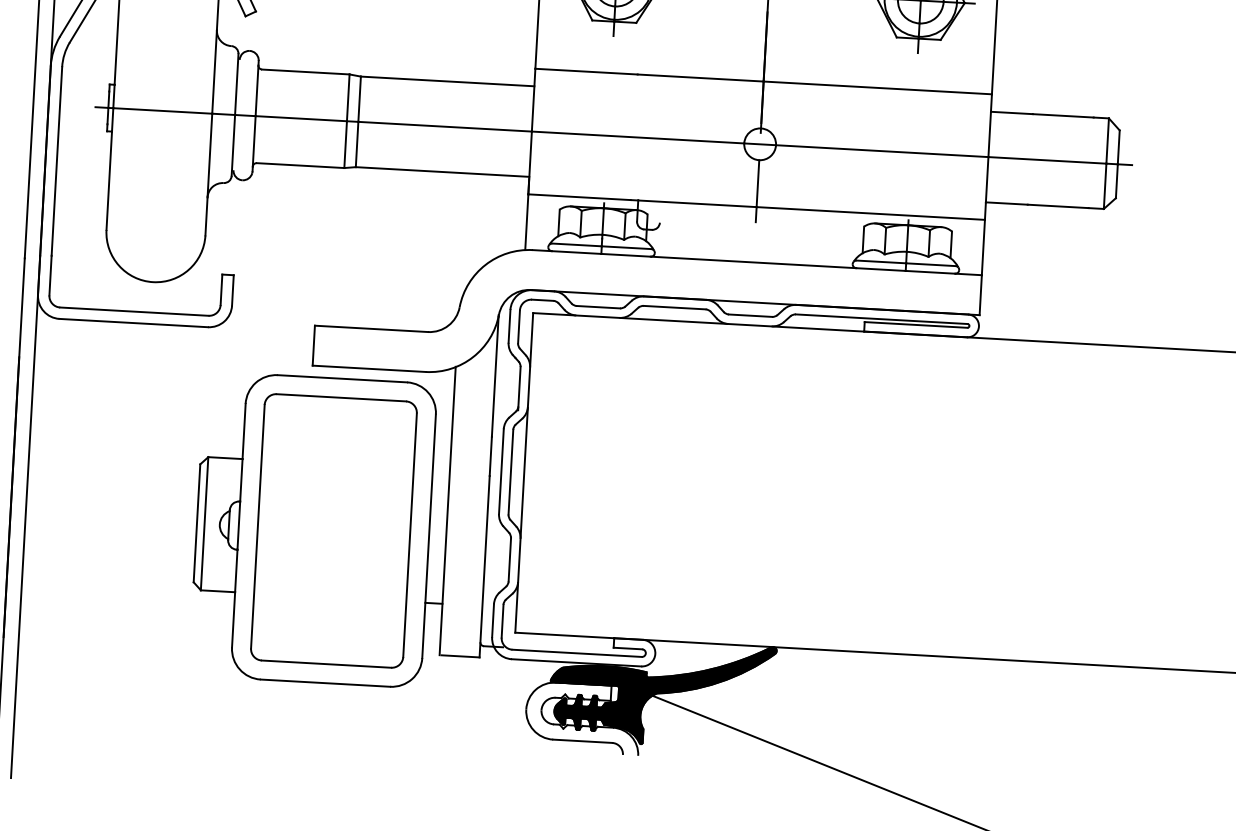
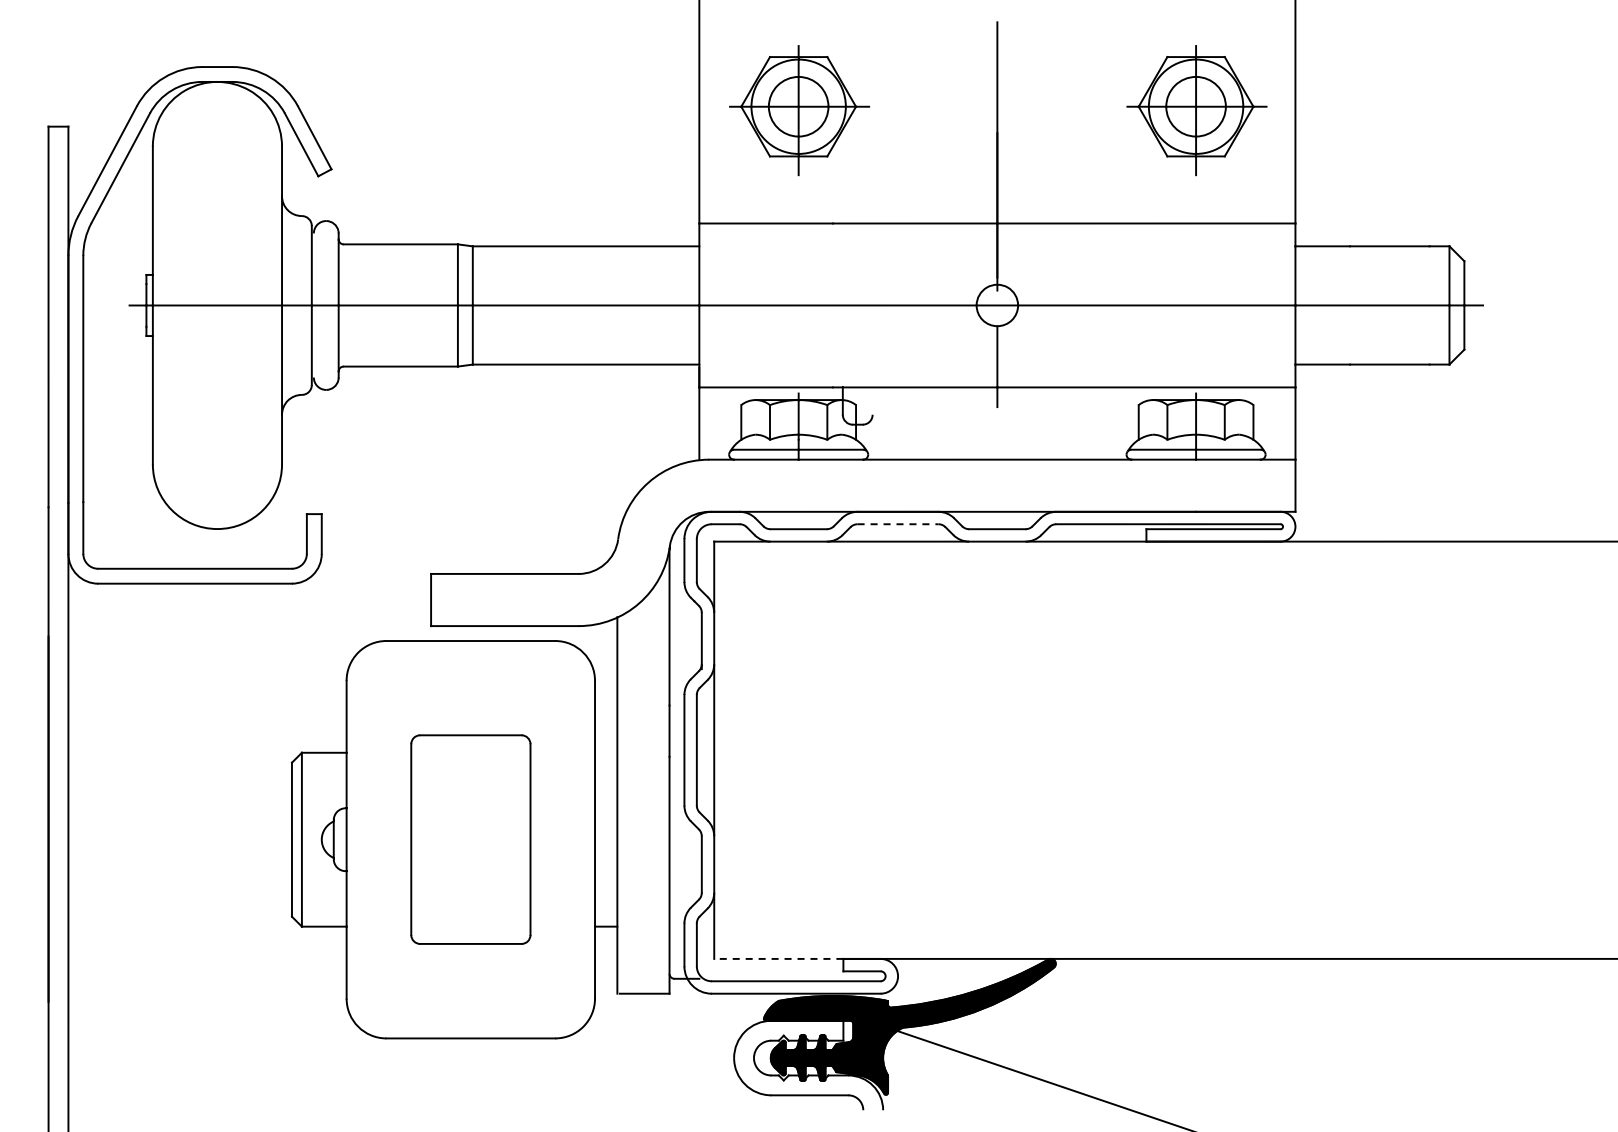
line: (675, 307) -> (898, 524), solid -> dashed
part: (333, 530) -> (470, 839), size x0.6
line: (564, 635) -> (778, 958), solid -> dashed

